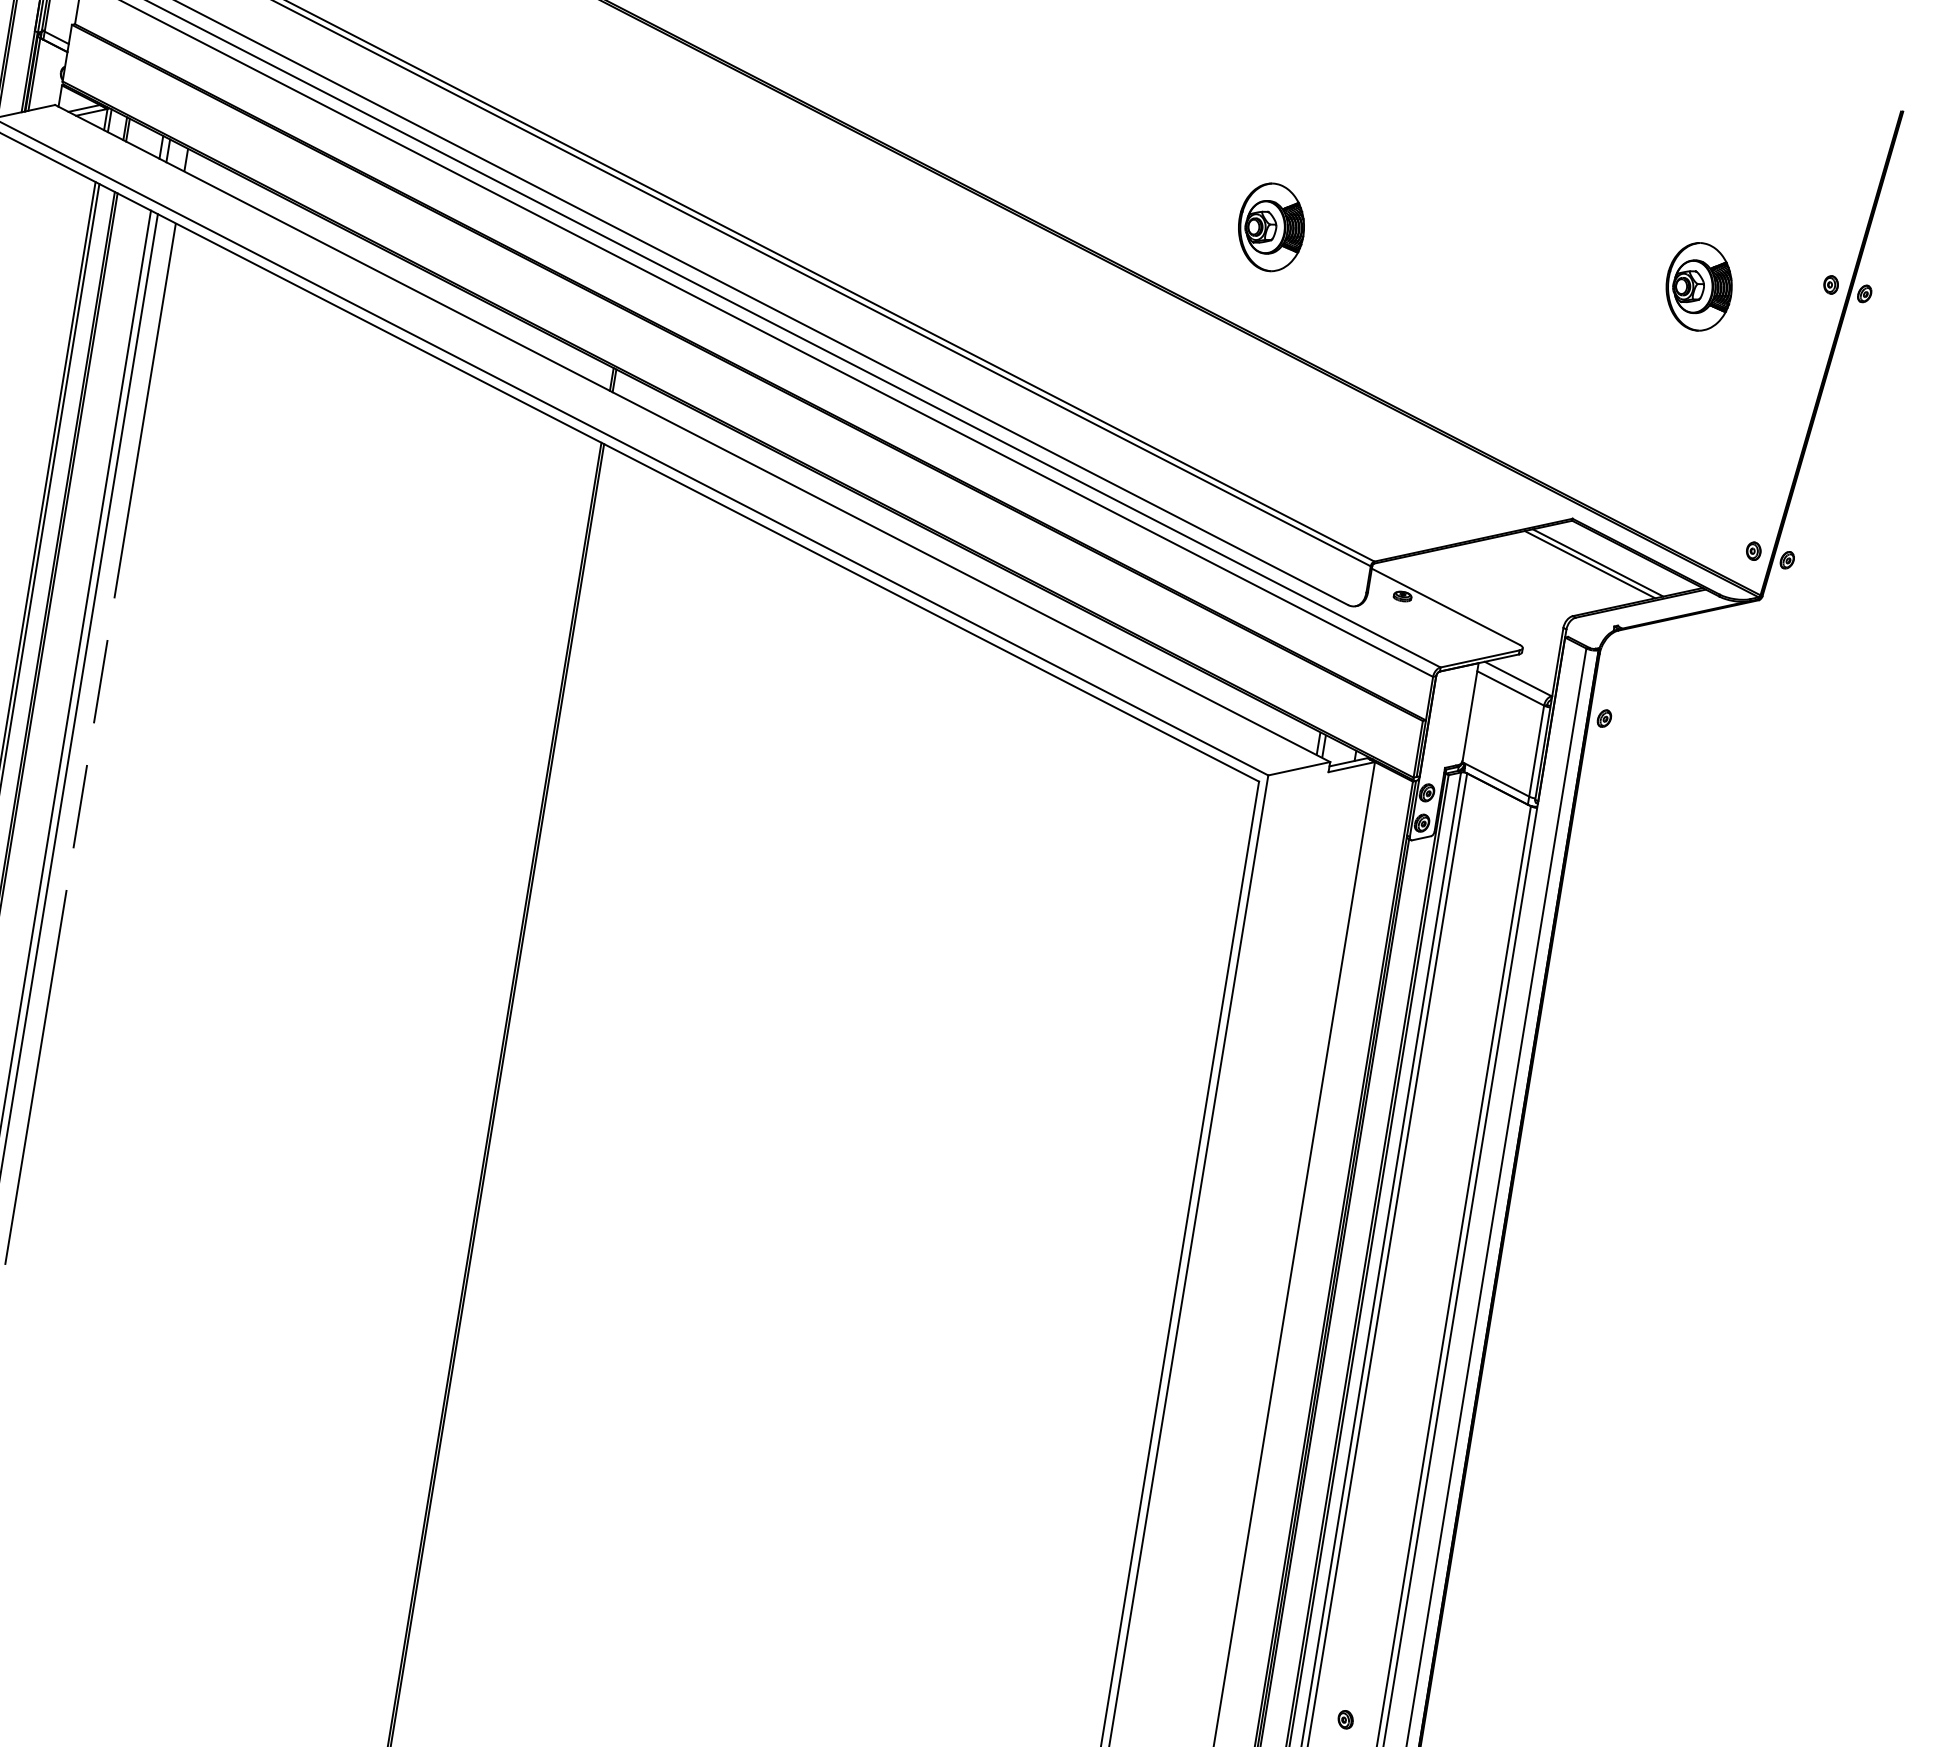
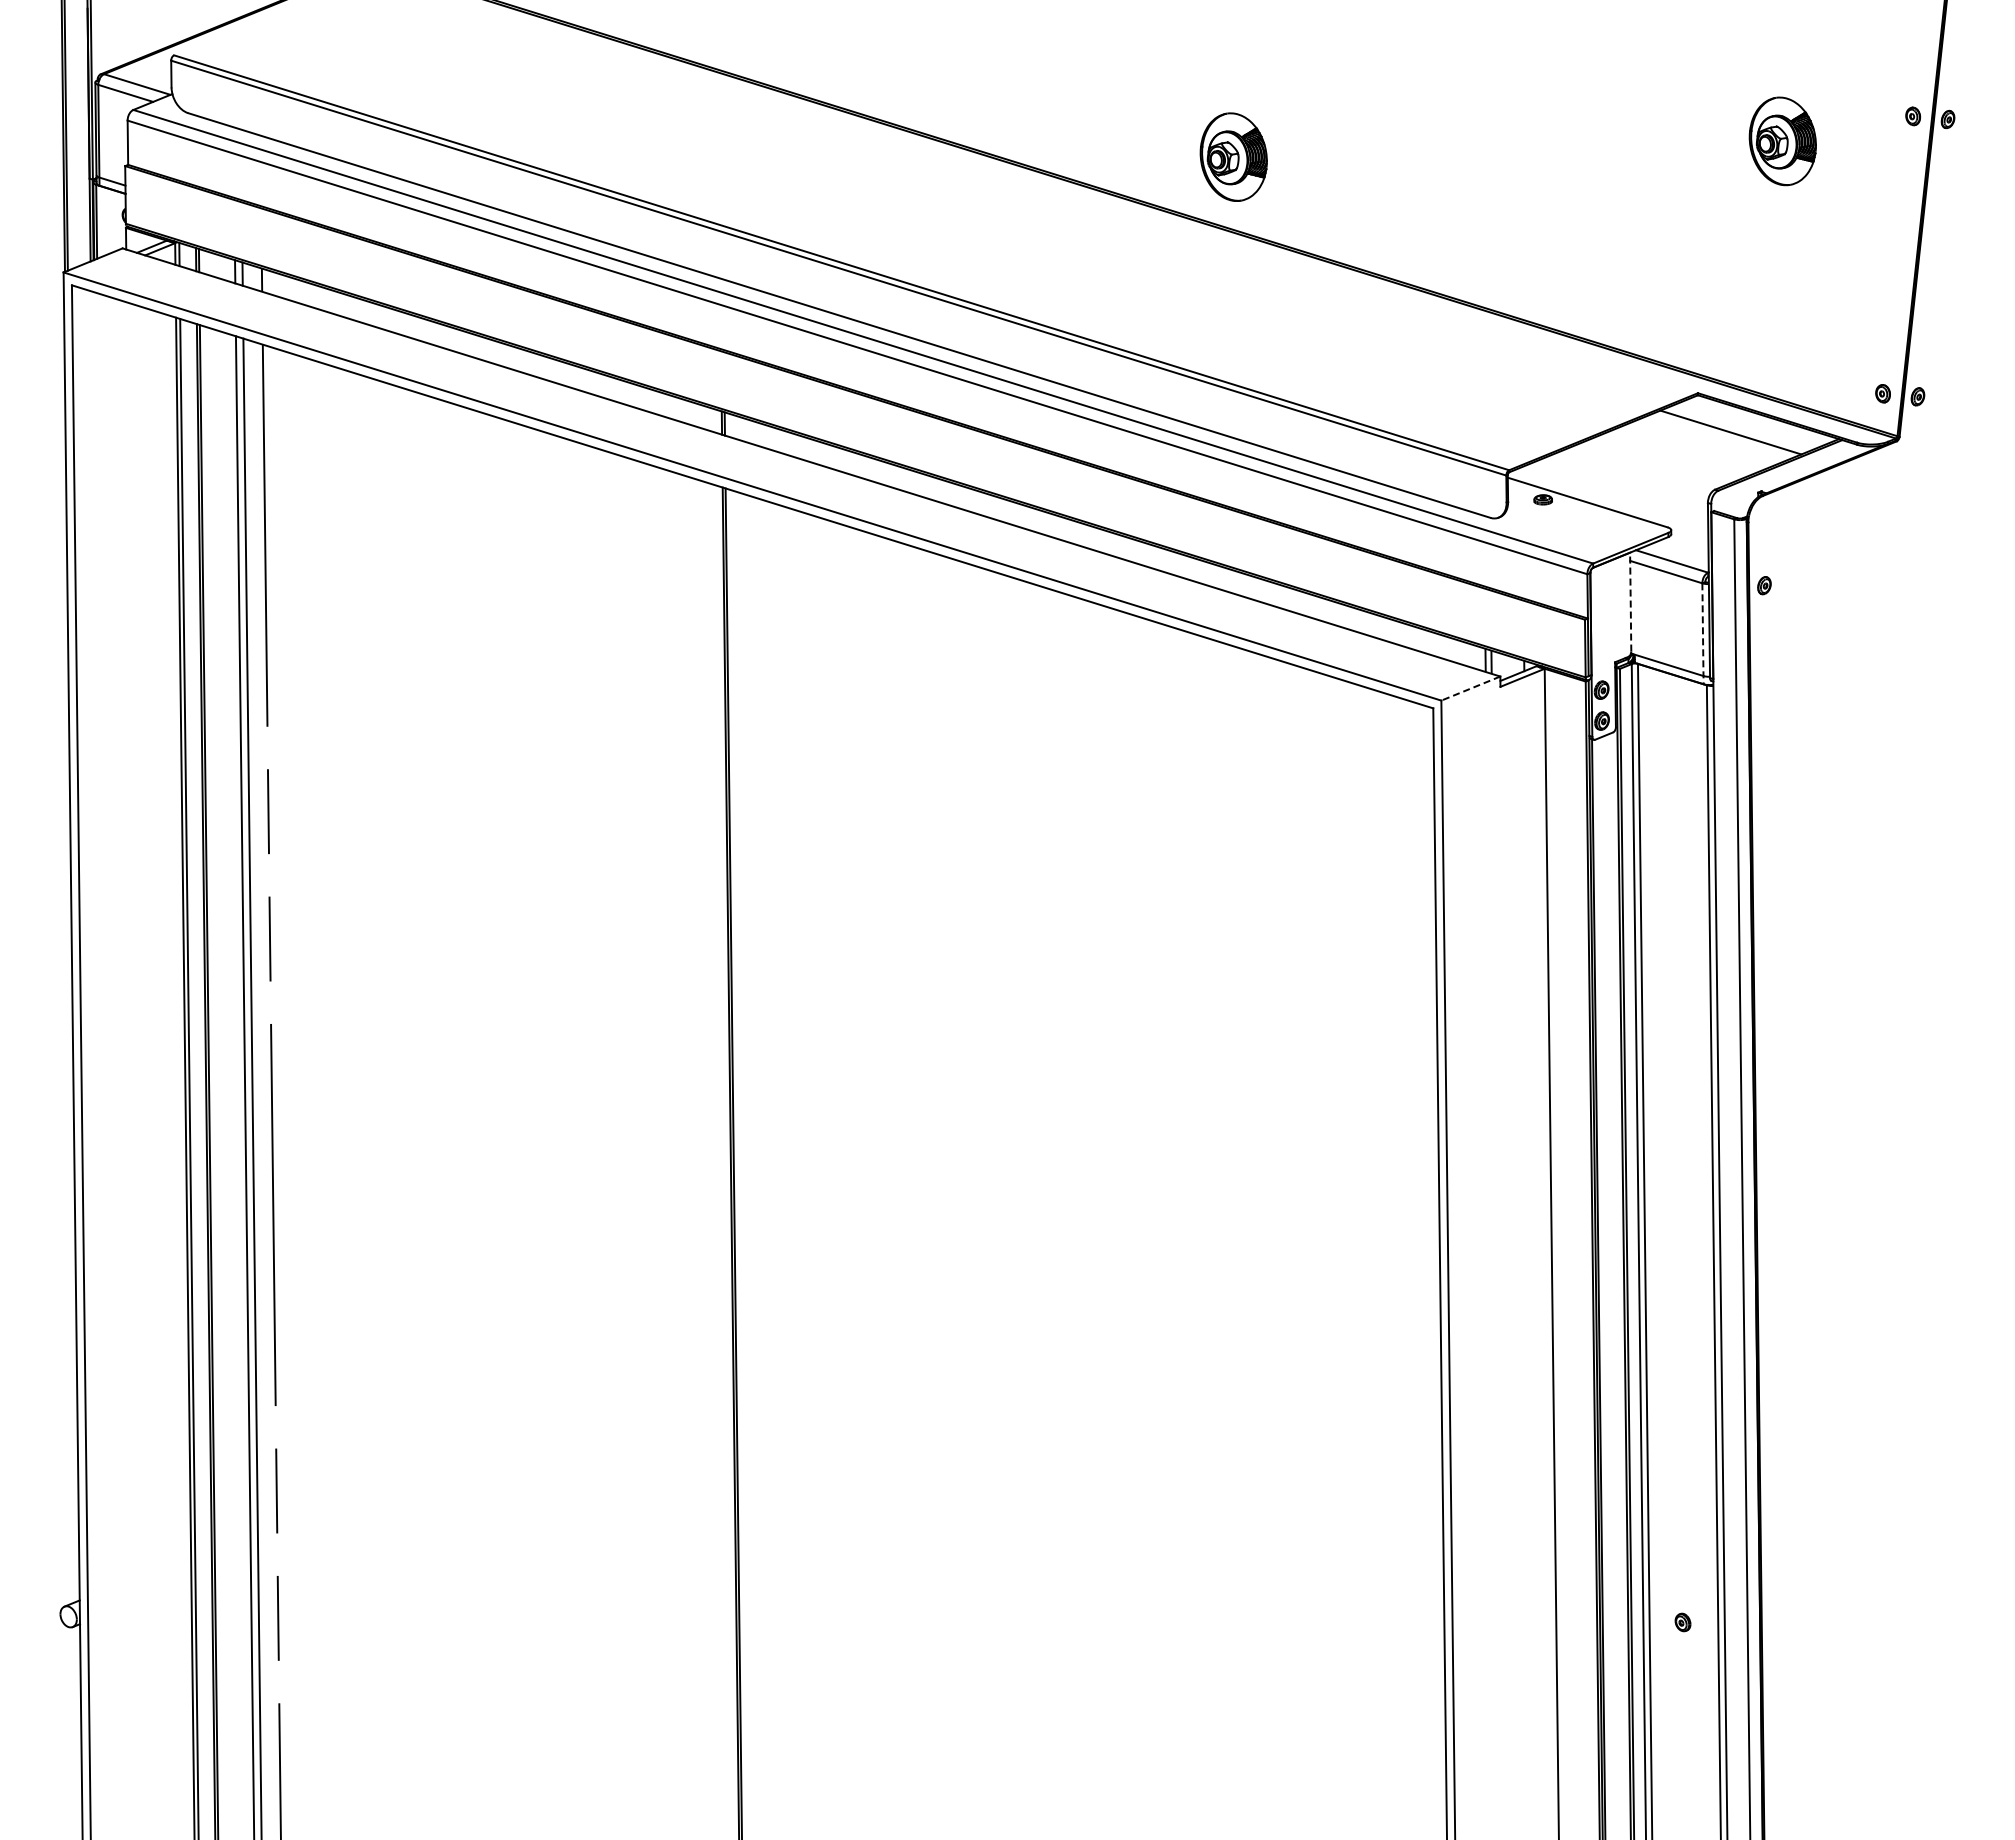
part: (1271, 226) -> (1233, 156), moved
line: (1589, 564) -> (1722, 435), removed
line: (1470, 711) -> (1630, 601), solid -> dashed
line: (1535, 755) -> (1702, 634), solid -> dashed
line: (1298, 768) -> (1470, 688), solid -> dashed

